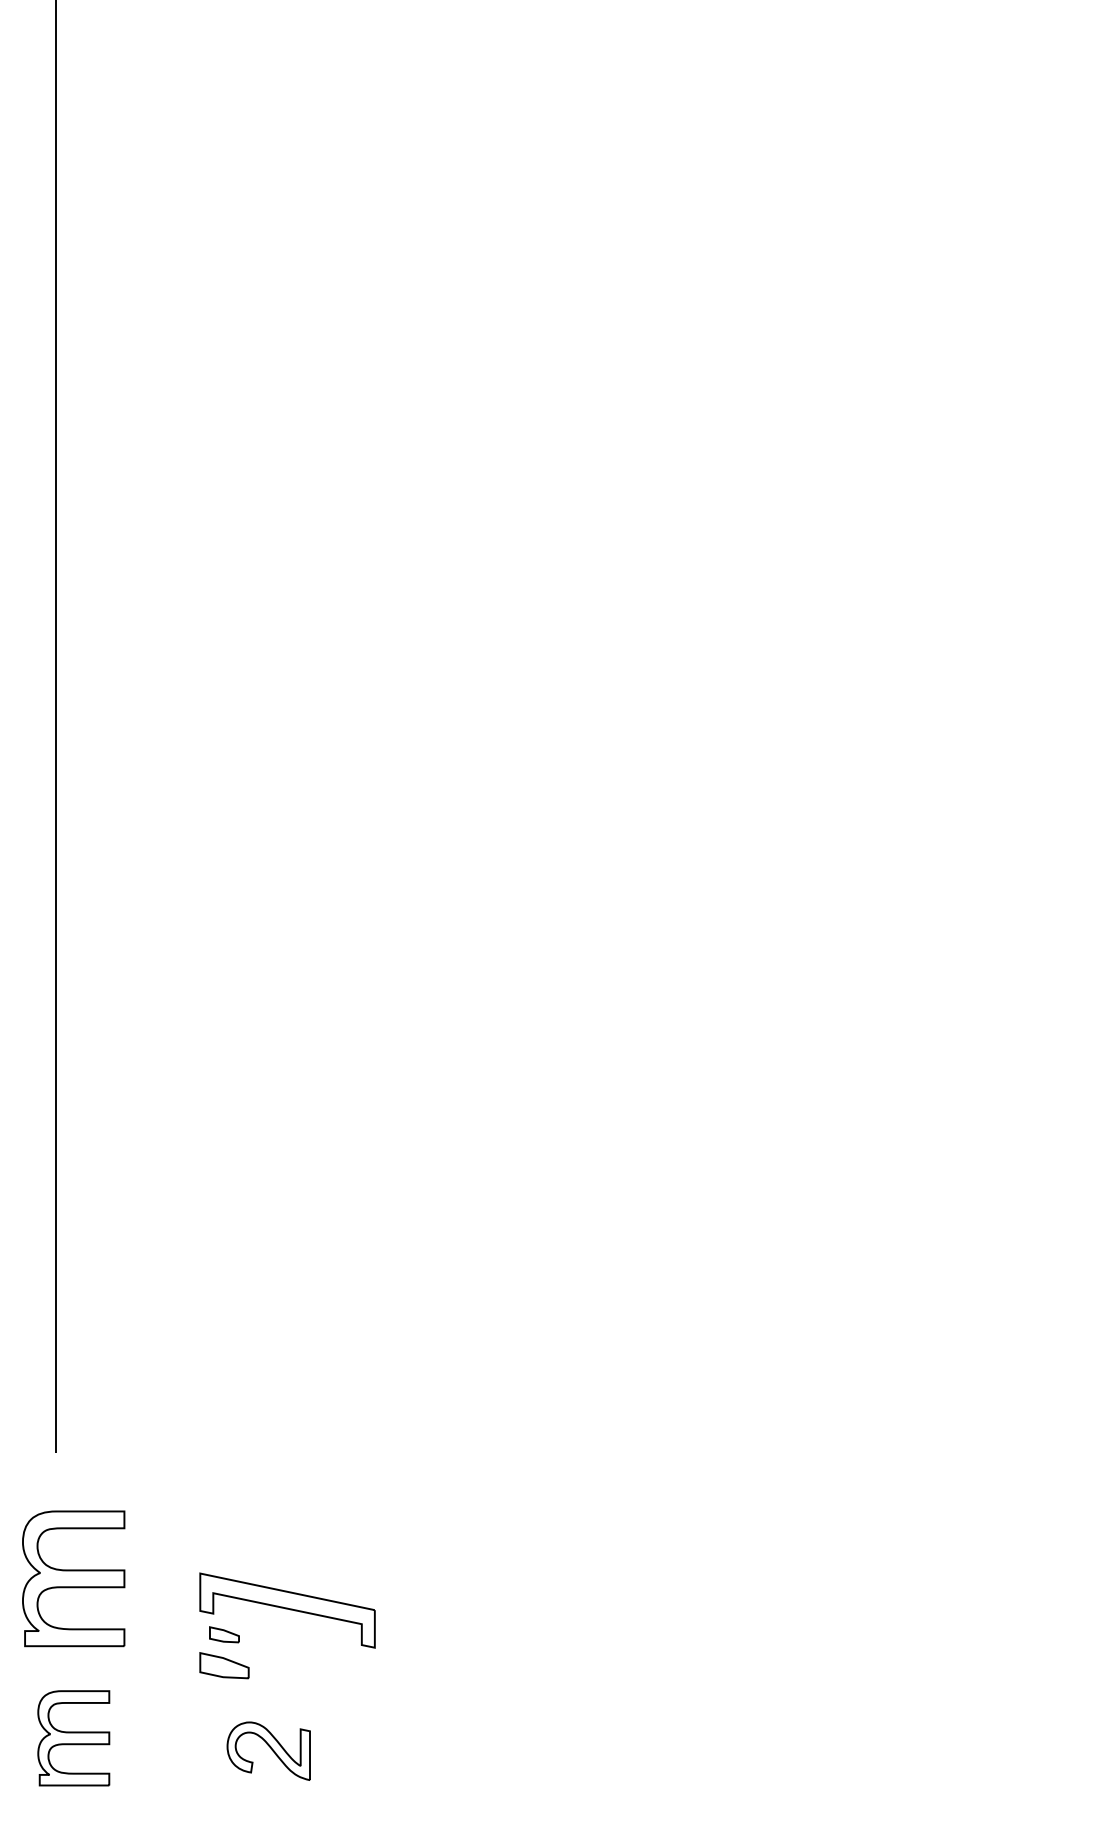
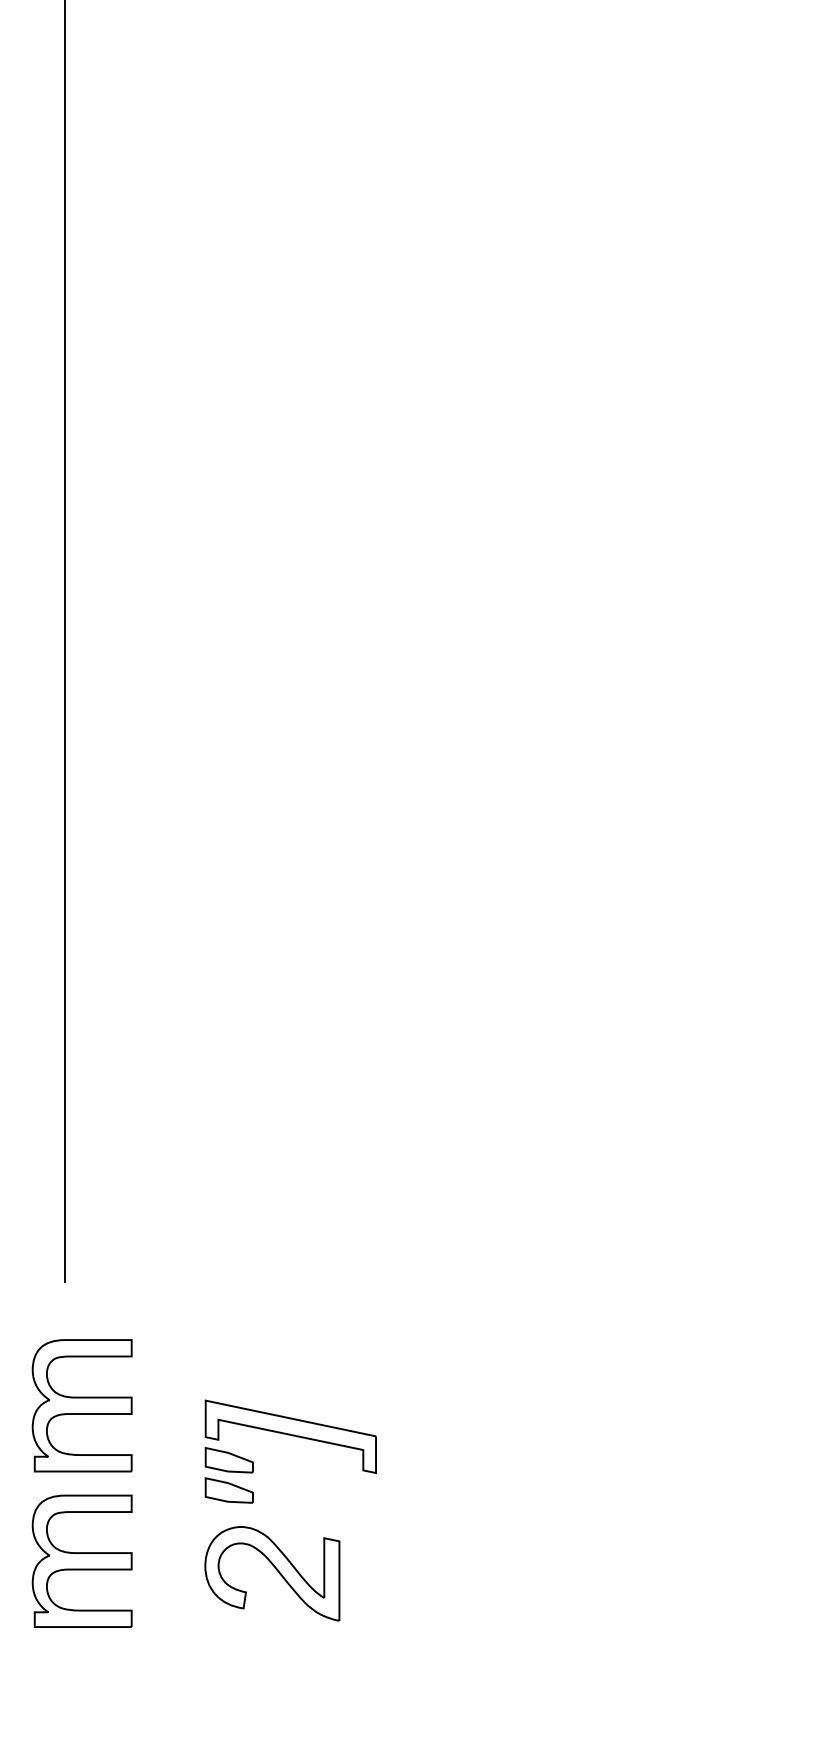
part: (224, 1634) -> (229, 1460), size x1.67
part: (73, 1738) -> (82, 1561), size x1.43
part: (268, 1751) -> (272, 1574), size x1.67

